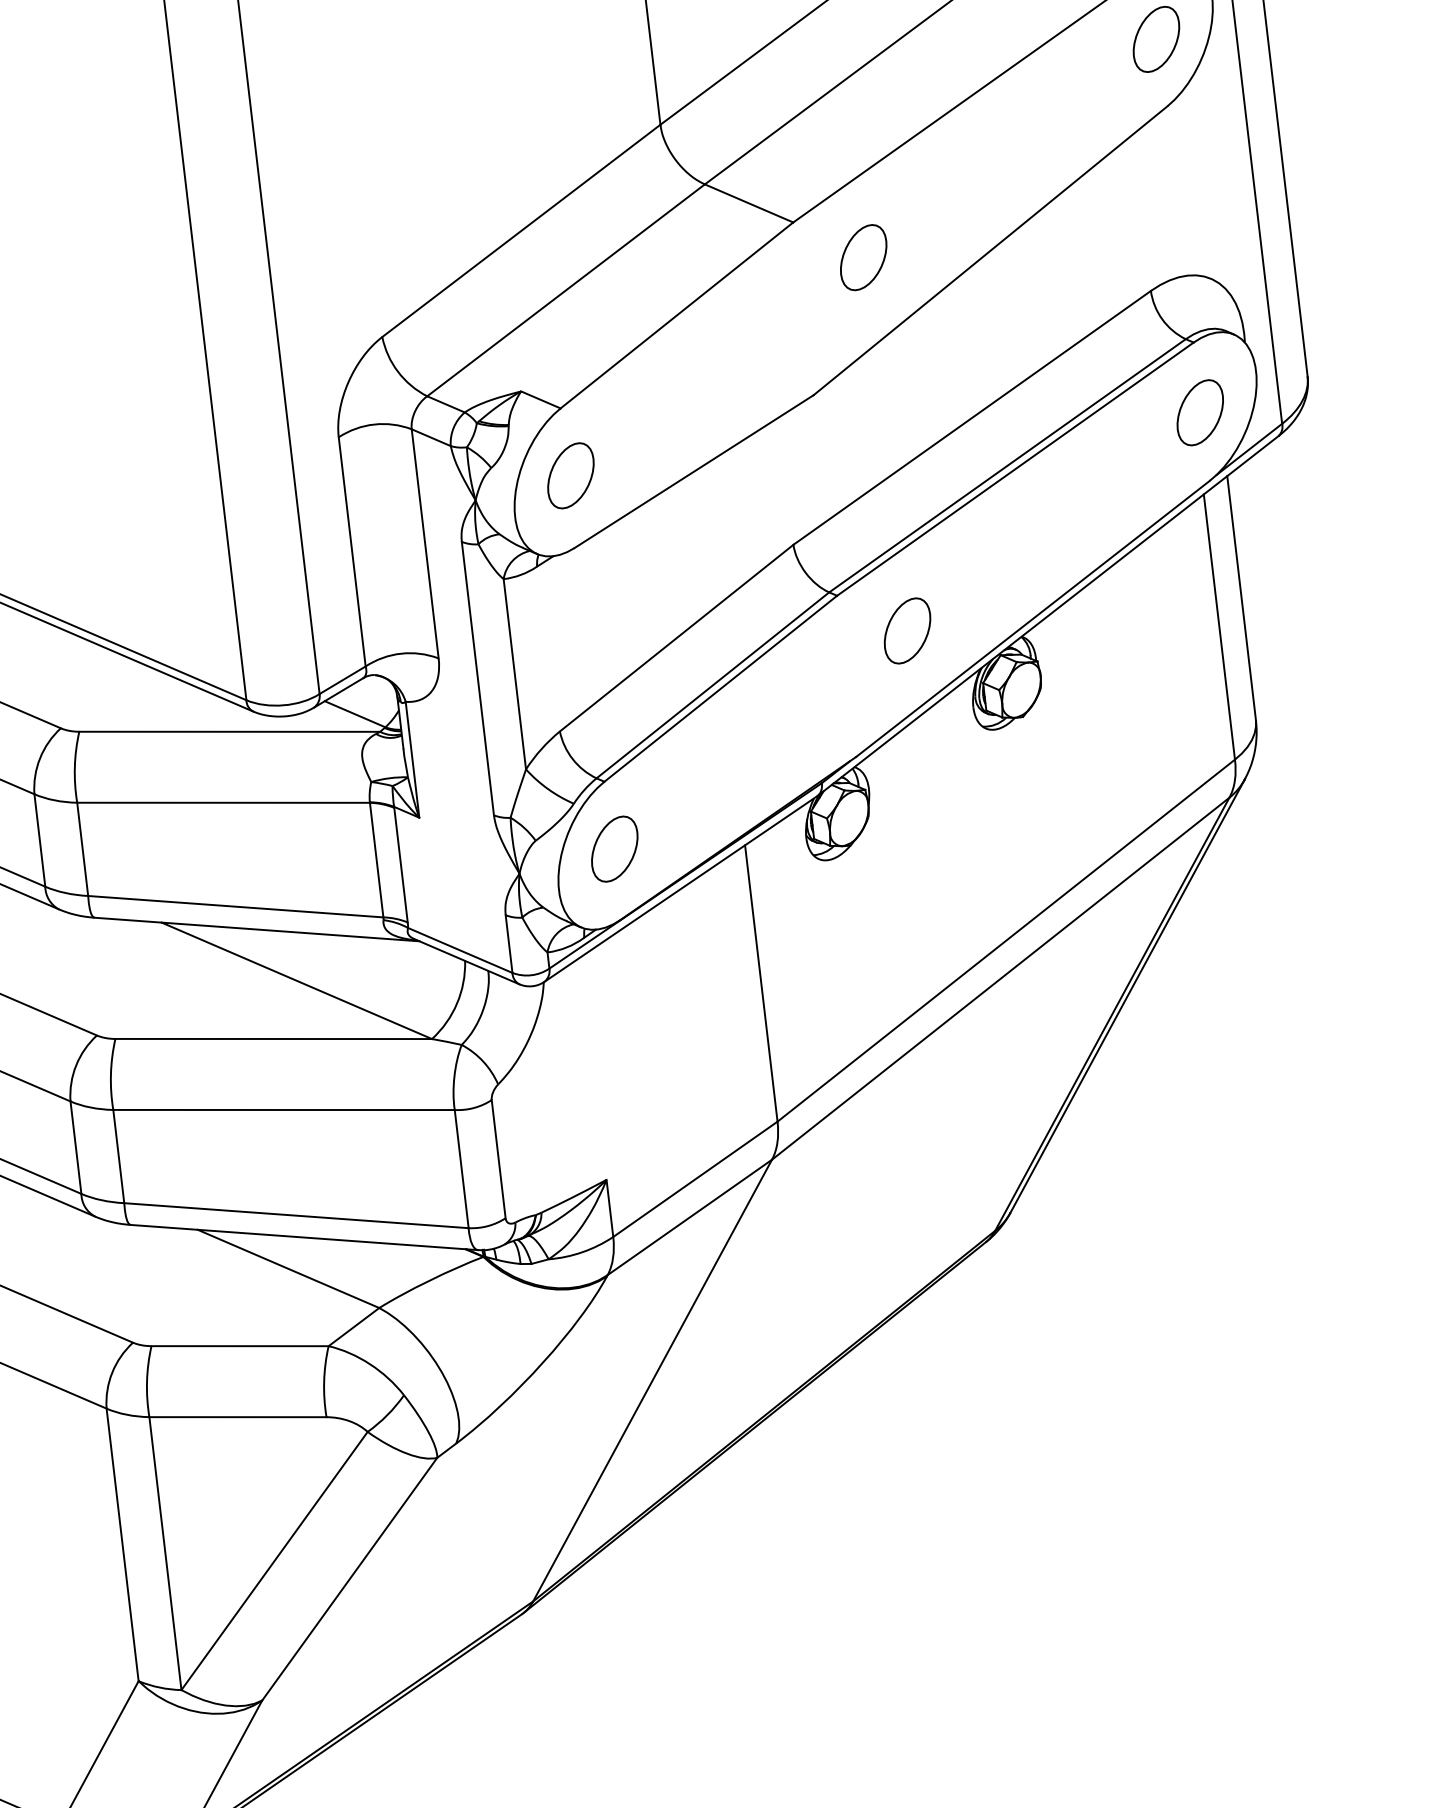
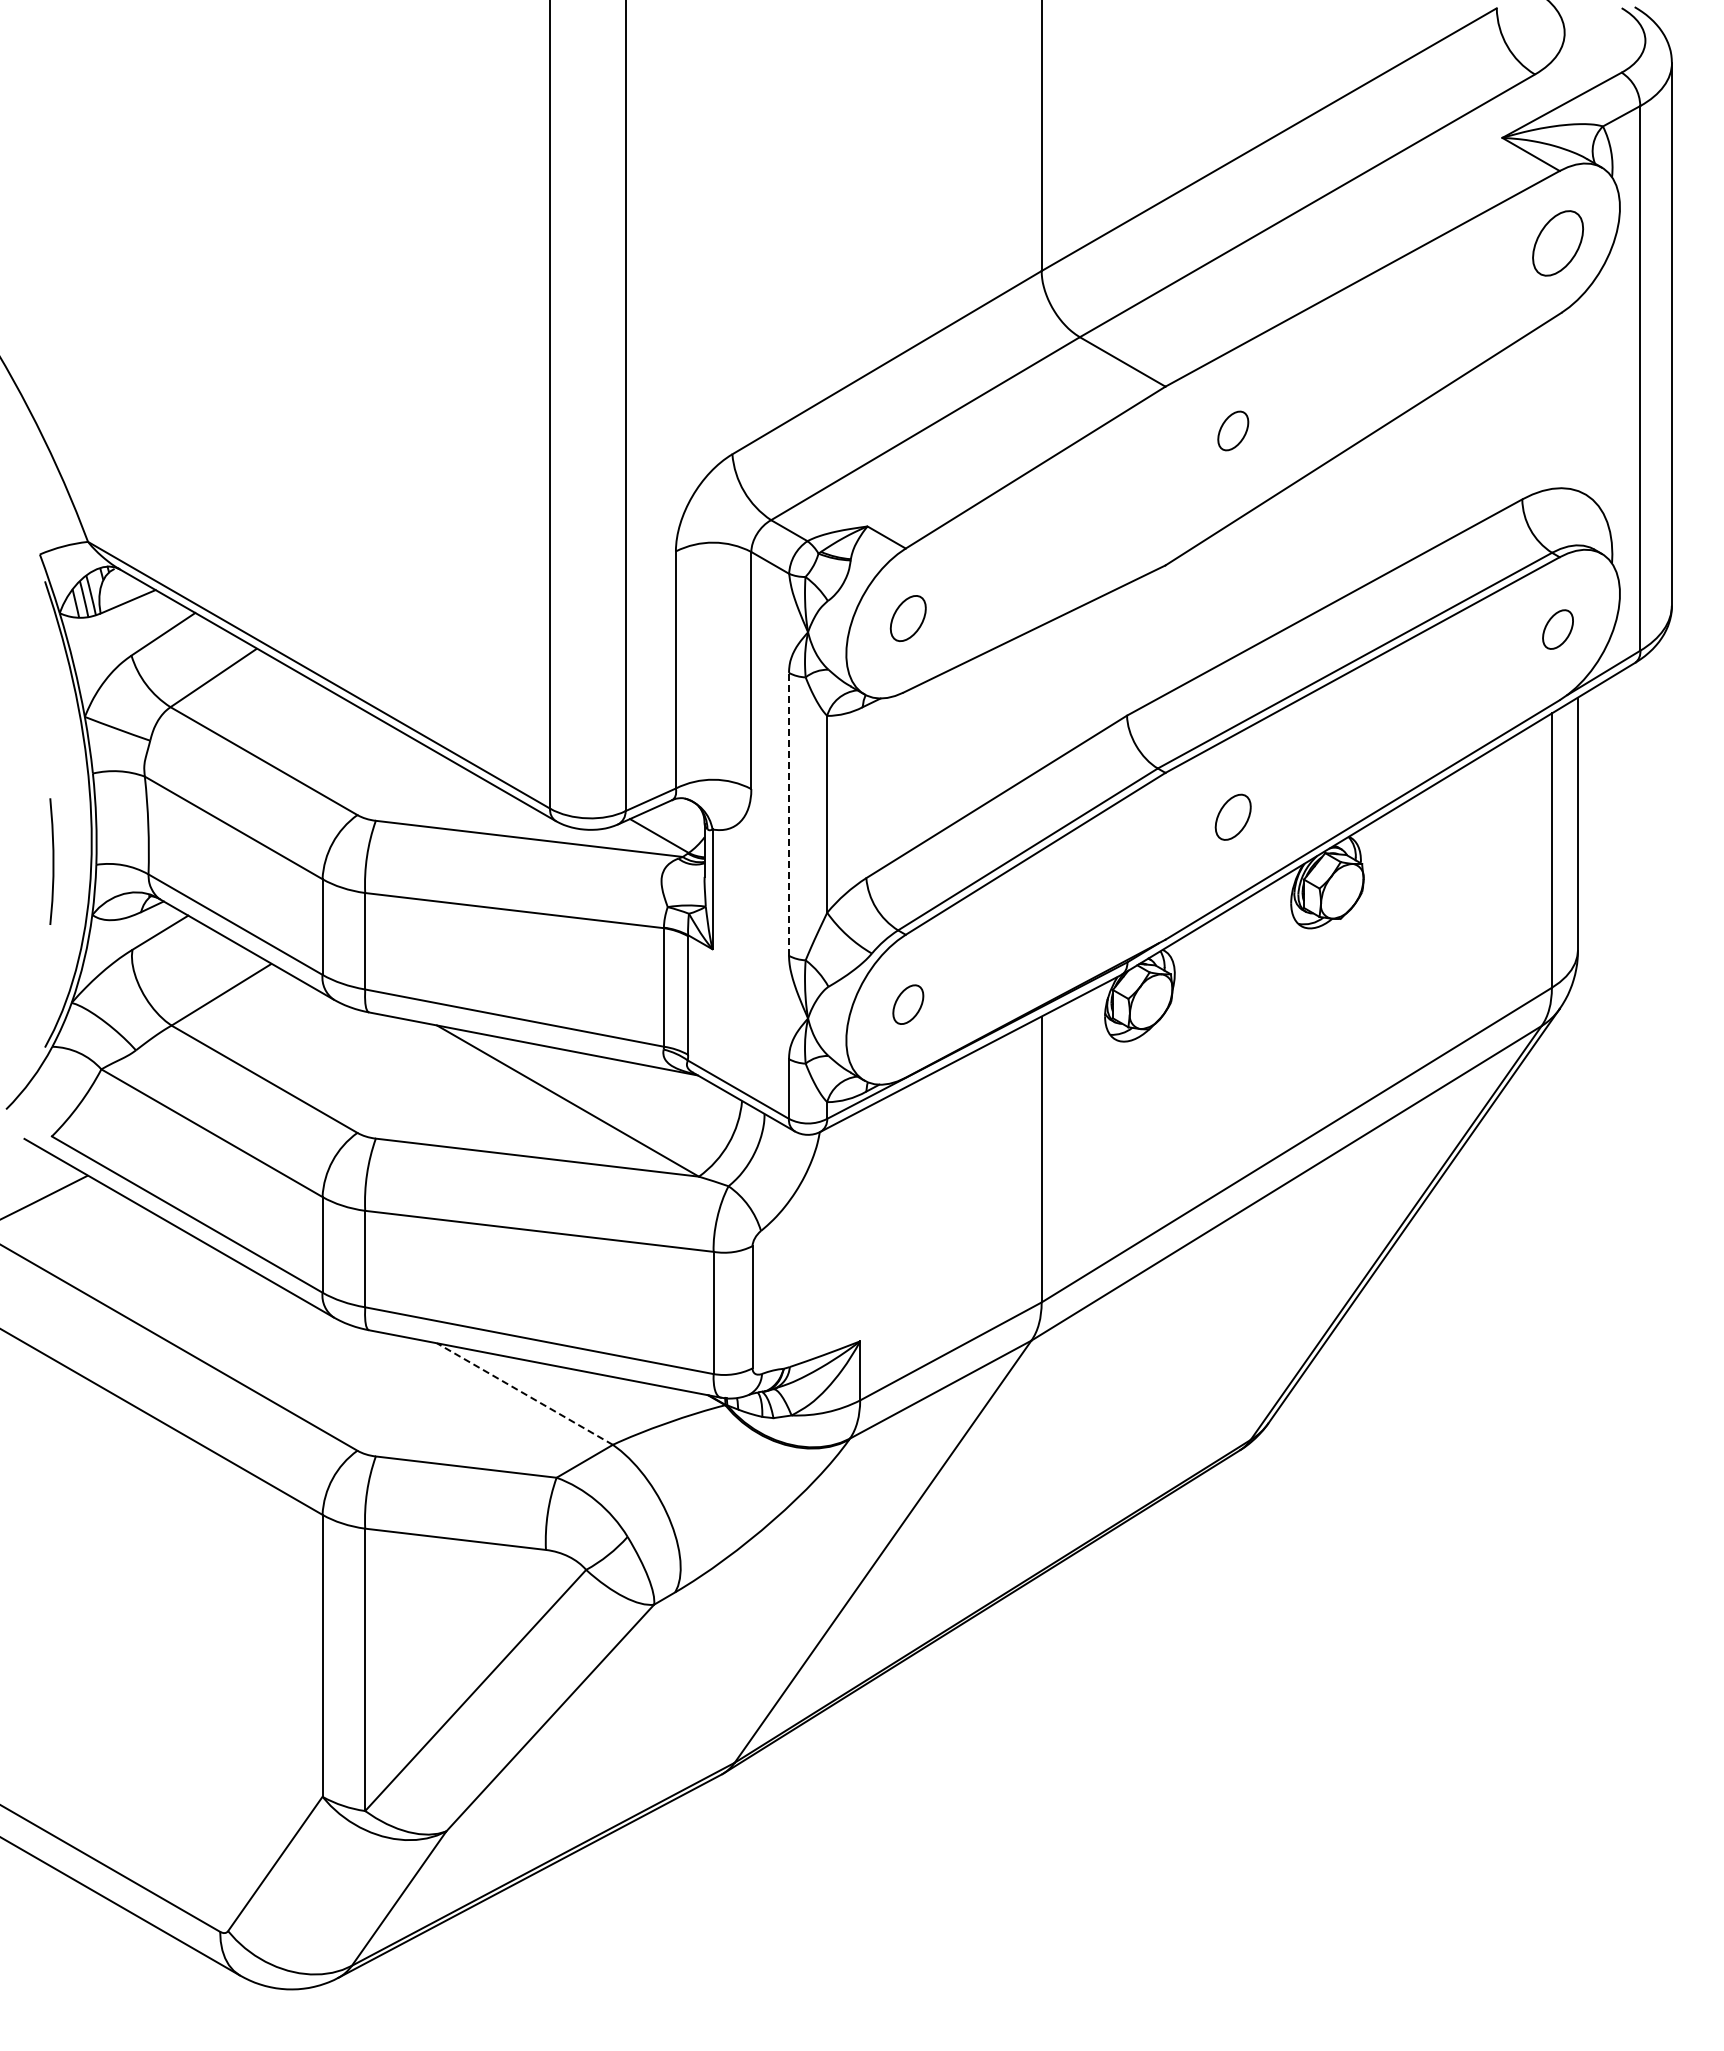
part: (863, 257) -> (1233, 430), size x0.6
part: (1199, 412) -> (1557, 629), size x0.6
part: (571, 475) -> (908, 618), size x0.7
part: (907, 631) -> (1233, 817), size x0.7
line: (477, 677) -> (788, 813), solid -> dashed
part: (615, 848) -> (908, 1004), size x0.6
line: (288, 1269) -> (524, 1394), solid -> dashed

